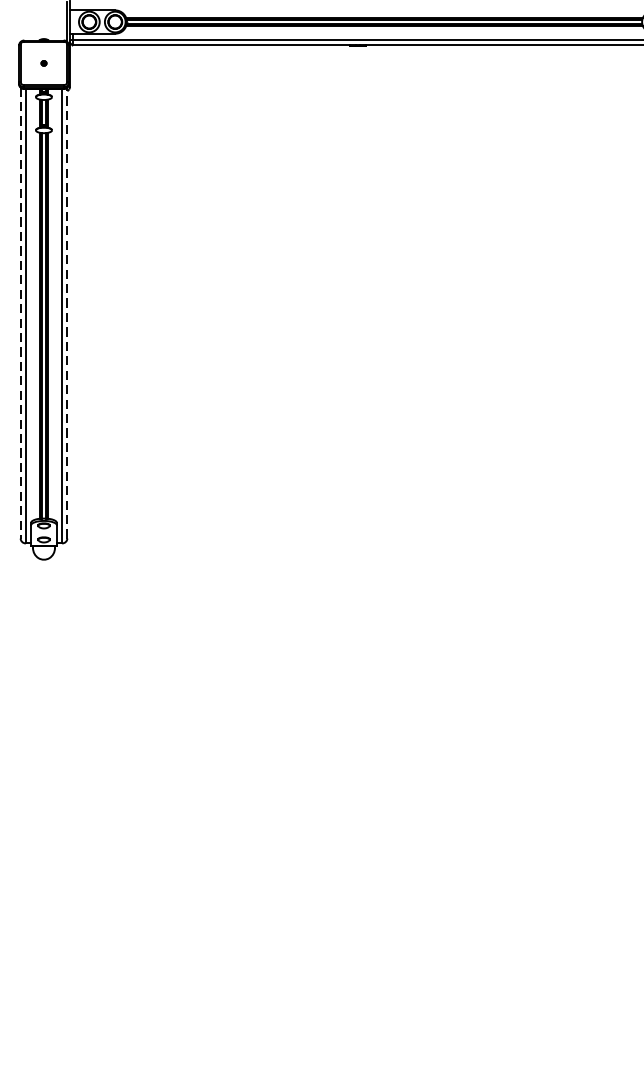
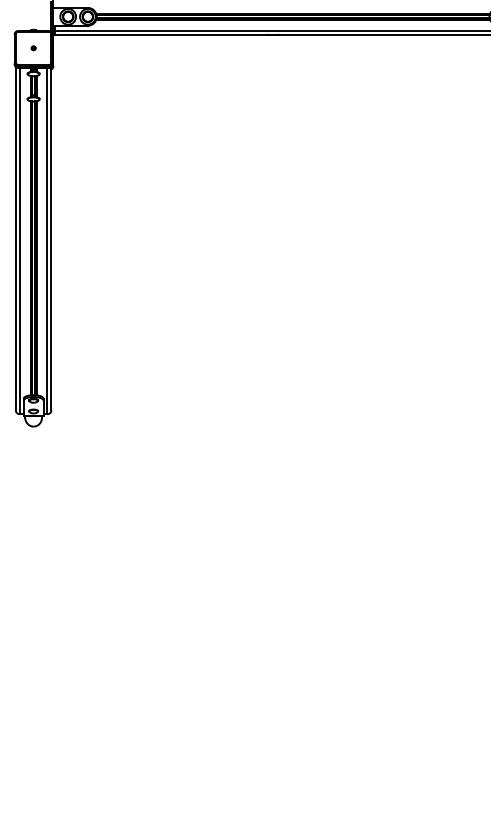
line: (20, 312) -> (15, 238), dashed -> solid
line: (67, 312) -> (51, 238), dashed -> solid

